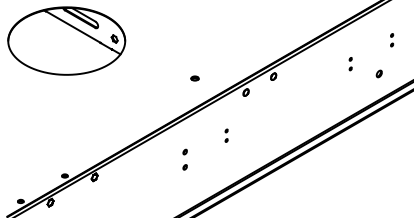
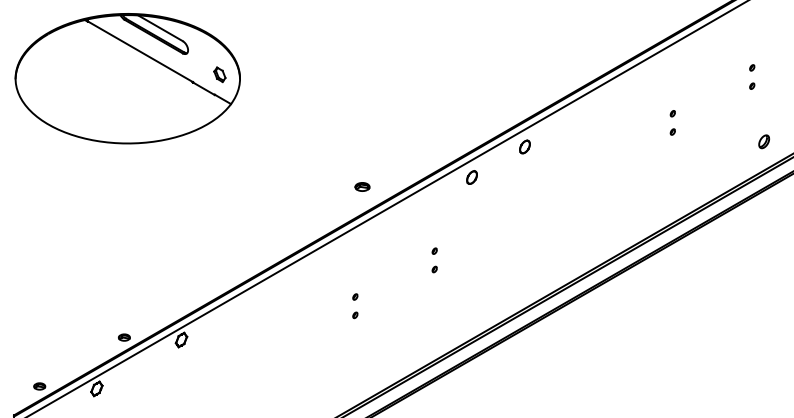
part: (378, 73) -> (762, 140), moved
part: (194, 78) -> (361, 186), moved
part: (185, 159) -> (355, 305), size x0.62

